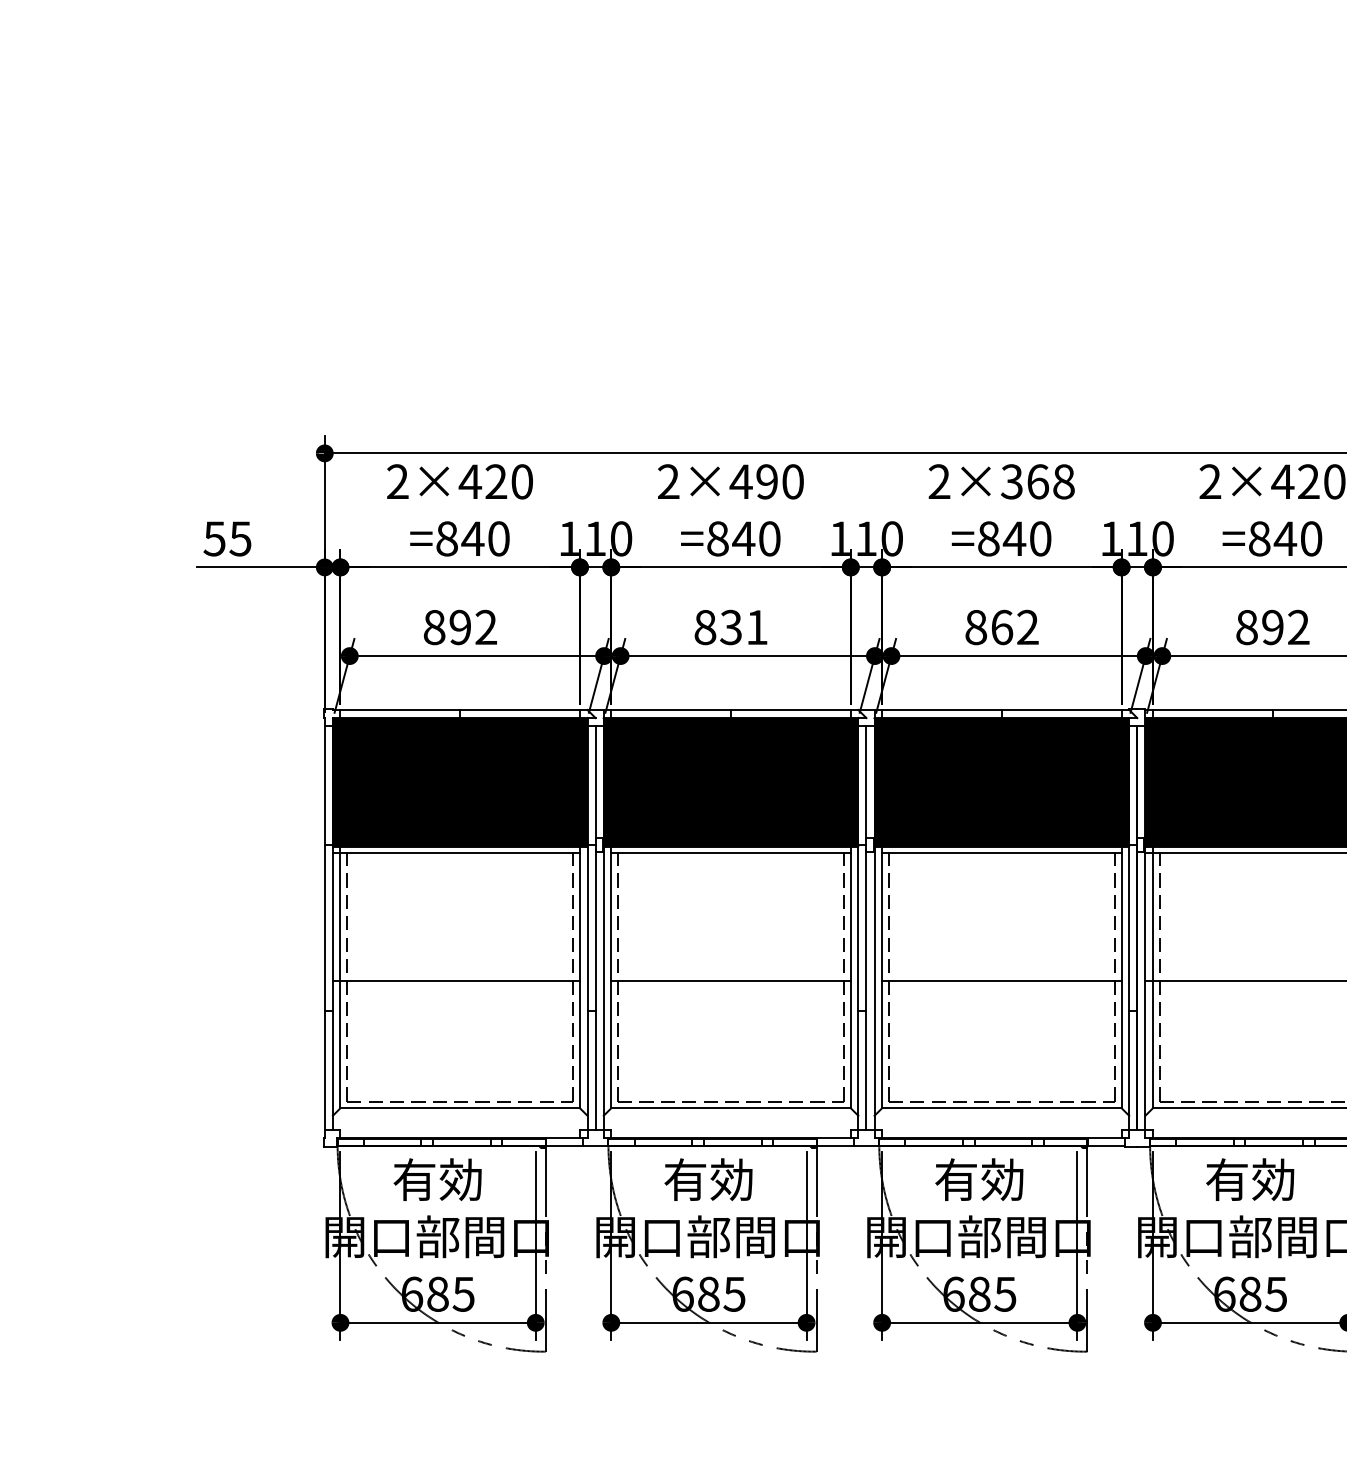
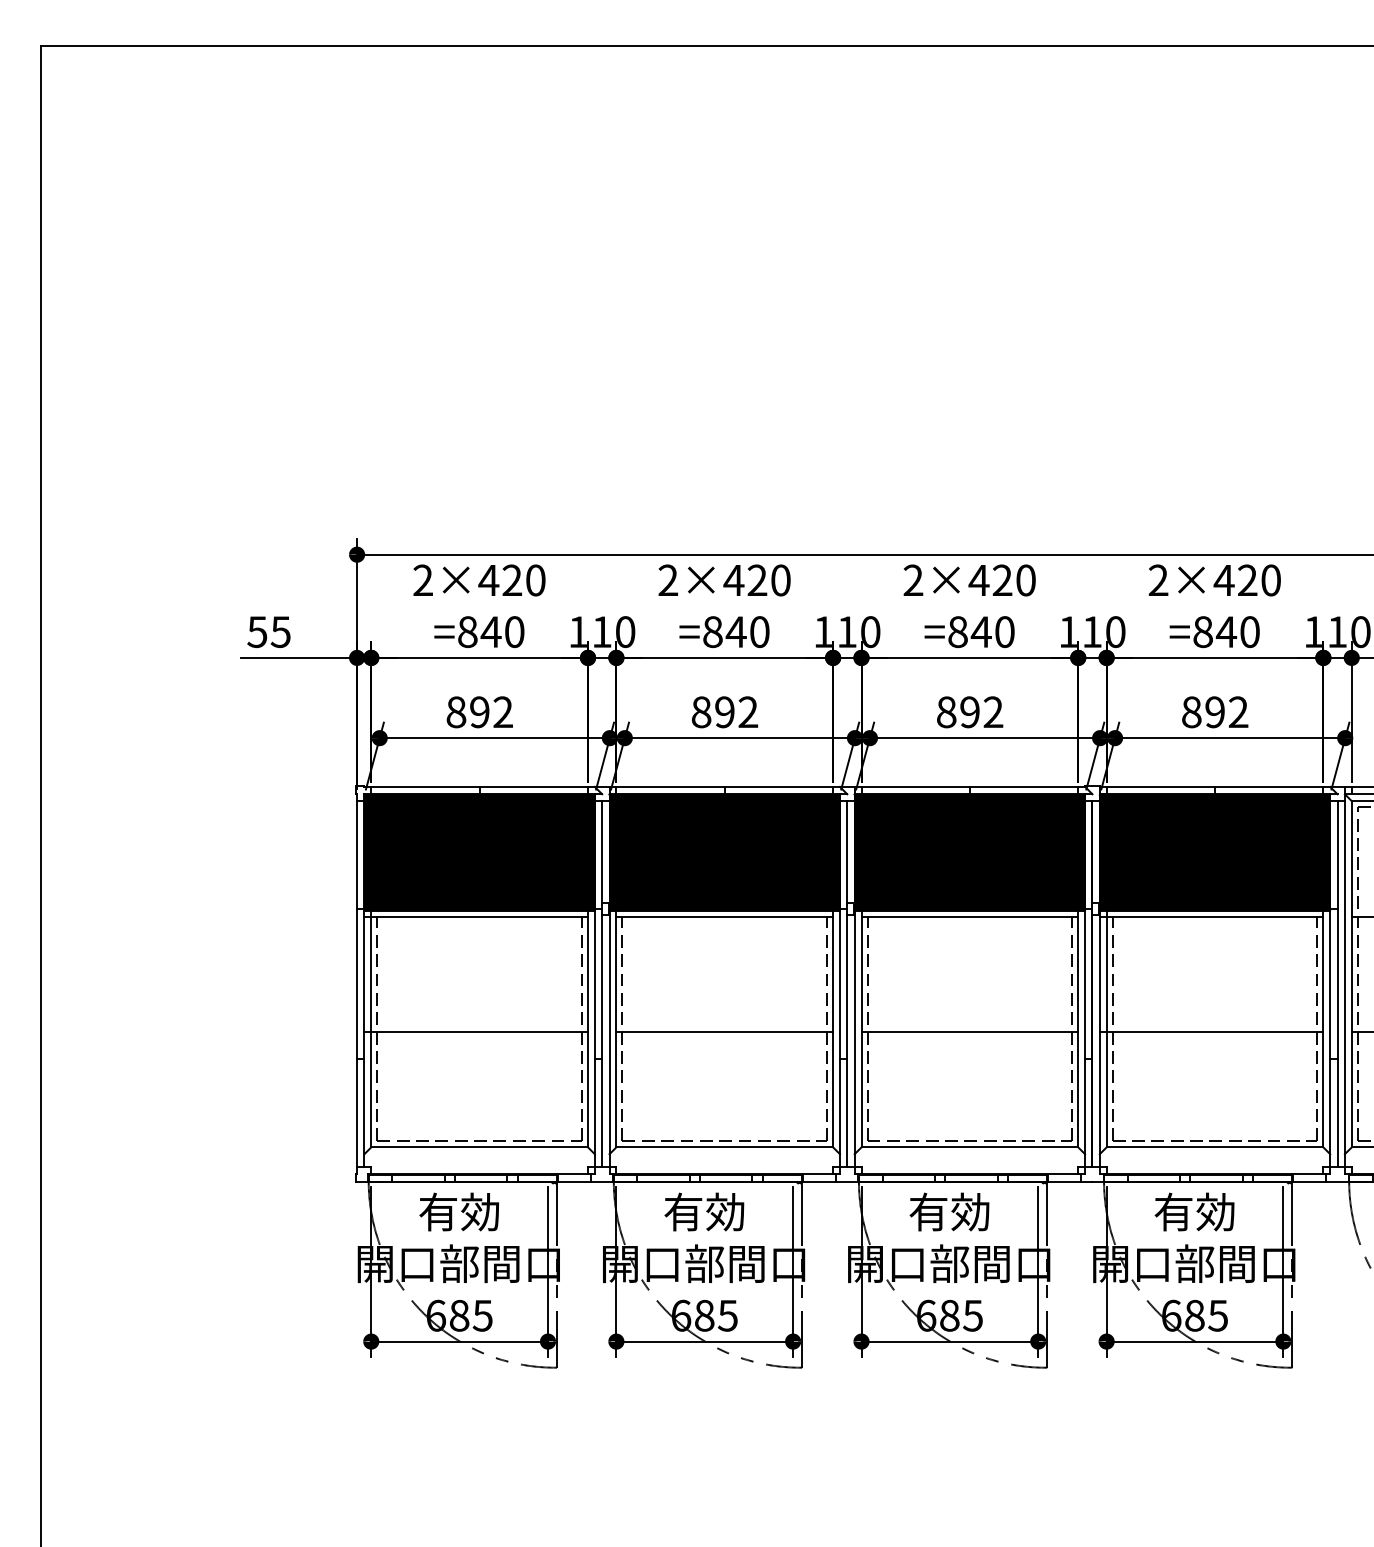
text: (767, 481) -> (757, 580), 2×490 -> 2×420
text: (1036, 481) -> (1001, 580), 2×368 -> 2×420
text: (744, 627) -> (736, 712), 831 -> 892
text: (1001, 627) -> (969, 712), 862 -> 892

